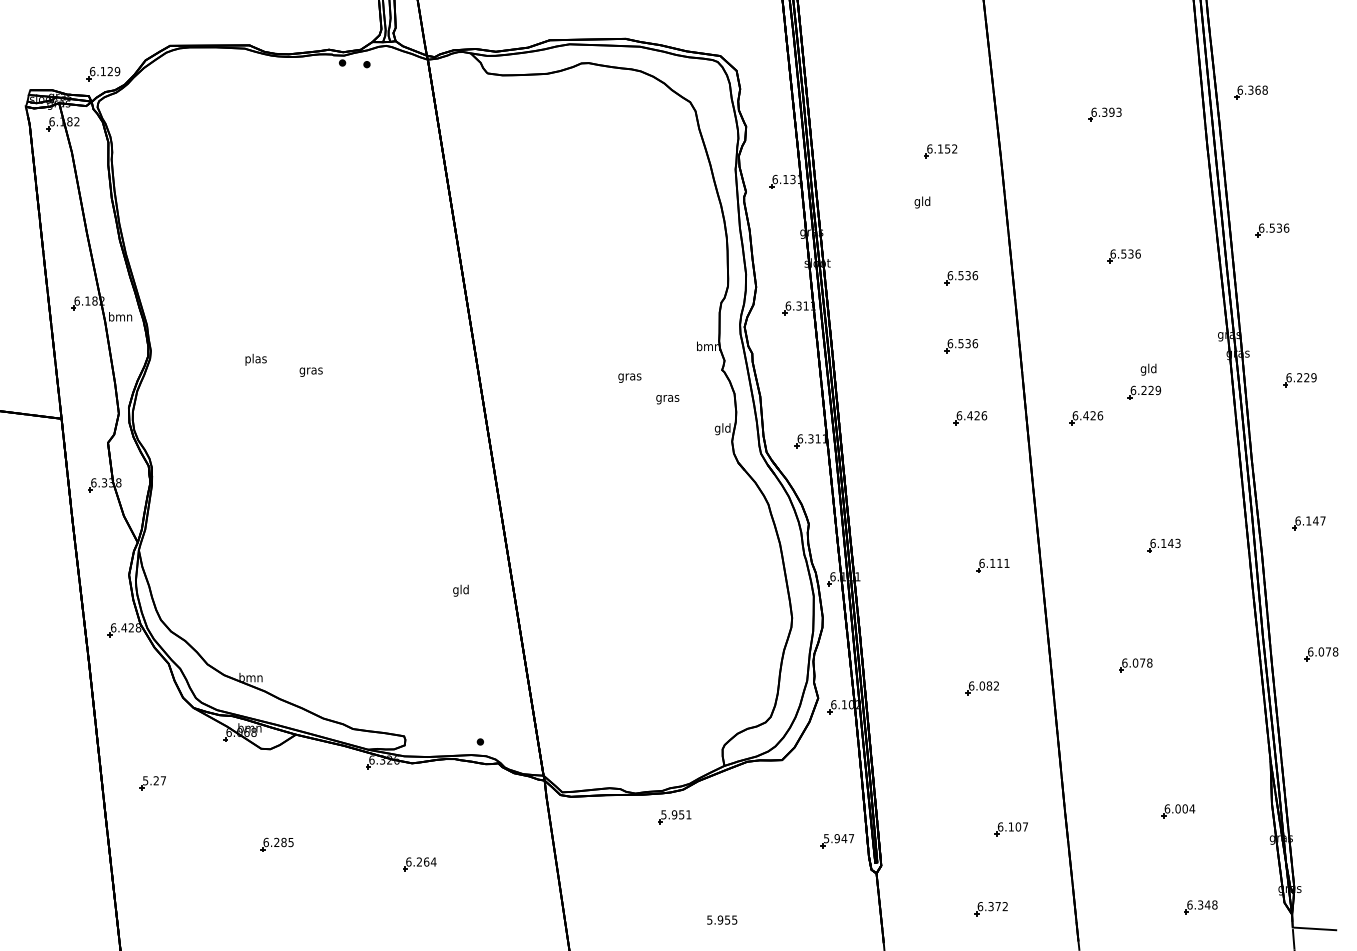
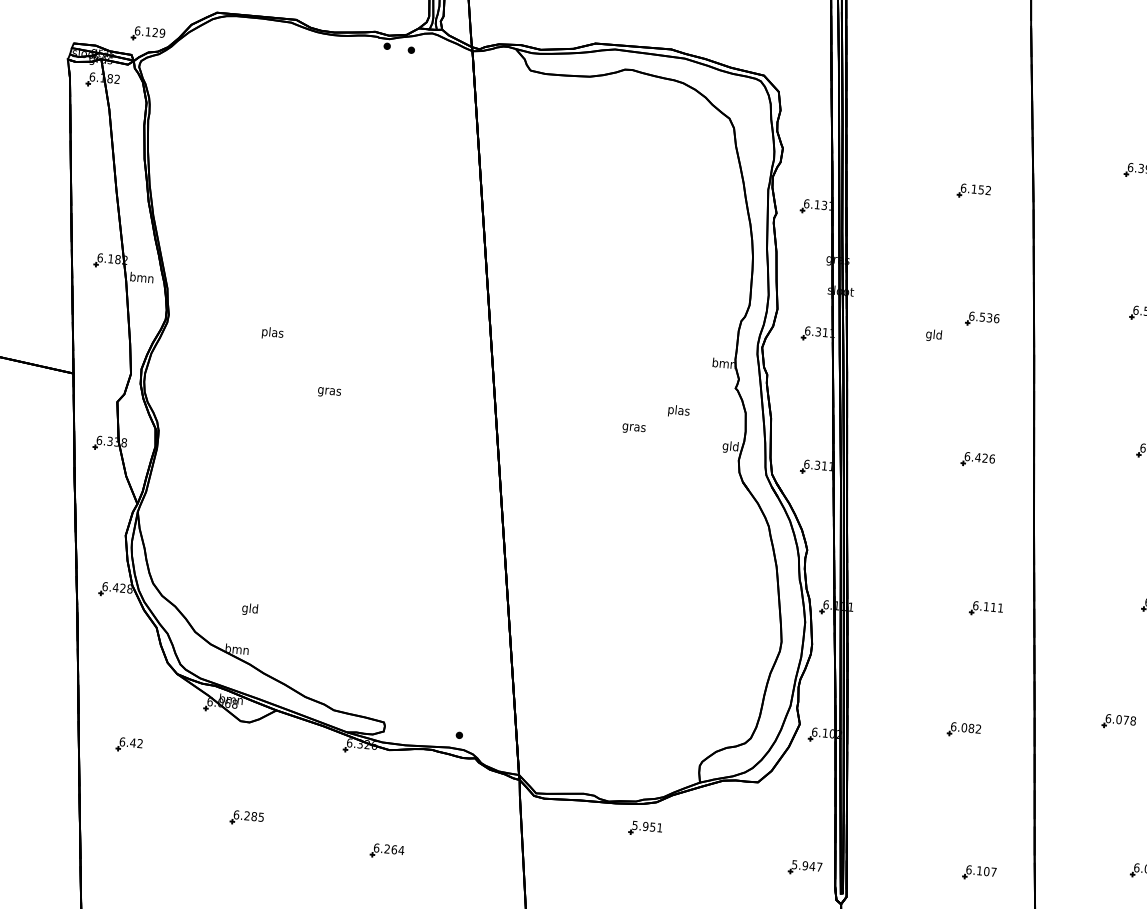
text: (922, 202) -> (934, 335), moved
part: (961, 346) -> (976, 387), removed
text: (310, 371) -> (328, 391), moved
text: (629, 377) -> (633, 428), moved
text: (667, 398) -> (678, 411), gras -> plas
part: (1086, 418) -> (1093, 471), removed
text: (460, 590) -> (249, 609), moved
text: (154, 780) -> (131, 742), 5.27 -> 6.42

